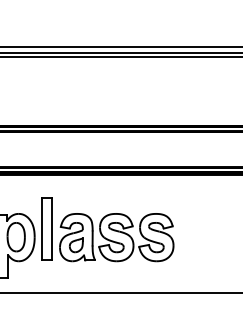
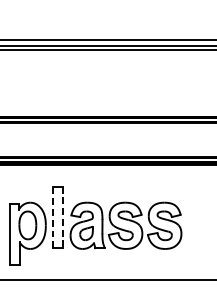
line: (42, 228) -> (53, 216), solid -> dashed
line: (51, 229) -> (62, 217), solid -> dashed

